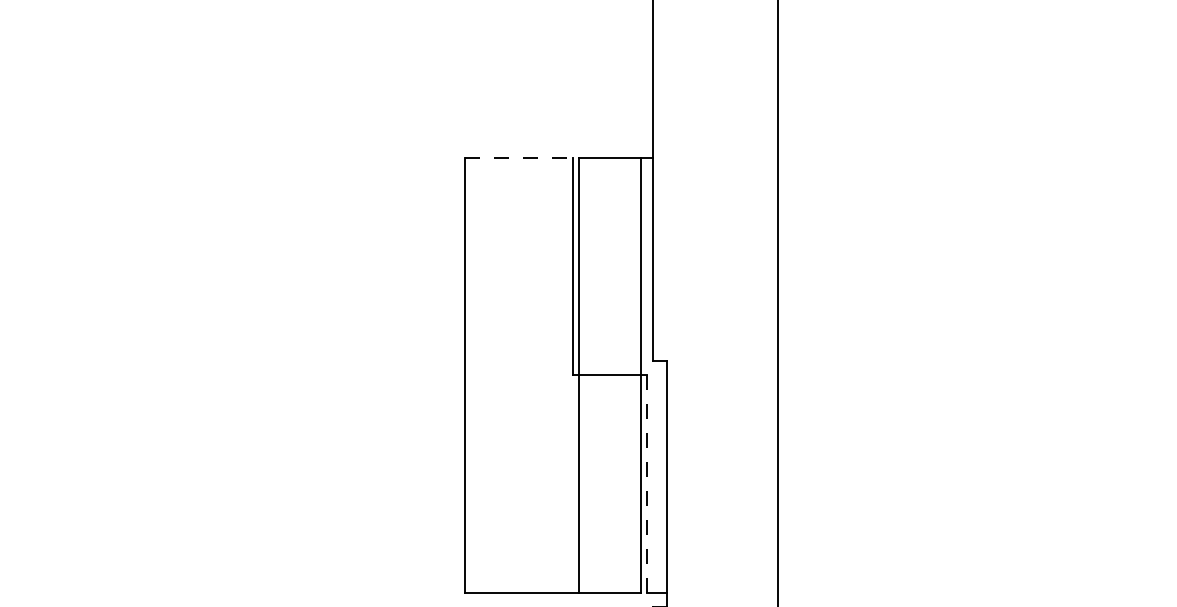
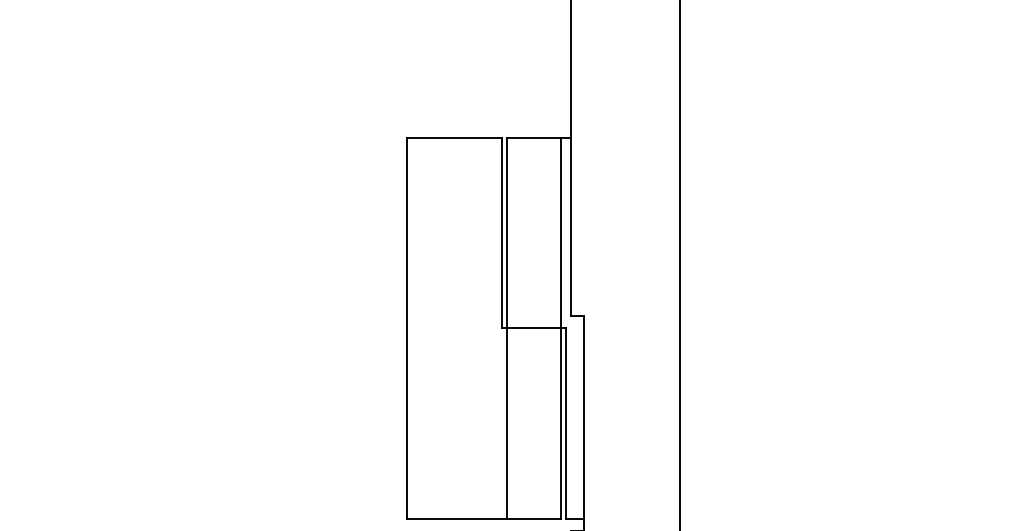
line: (519, 158) -> (454, 138), dashed -> solid
line: (647, 484) -> (566, 423), dashed -> solid

